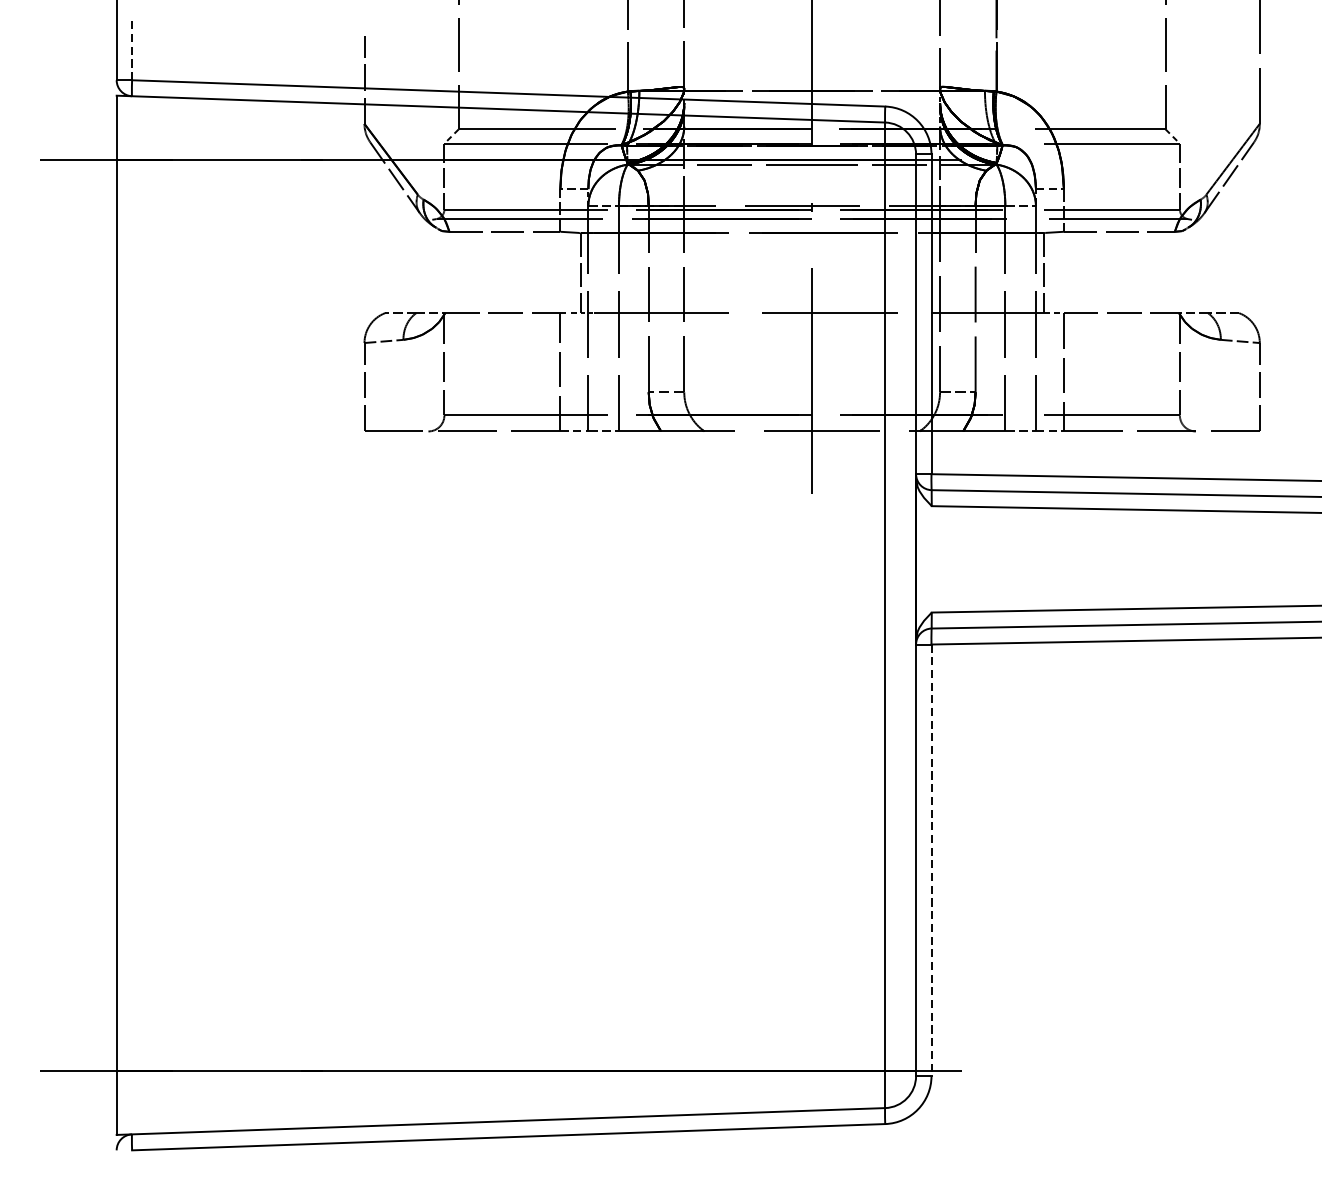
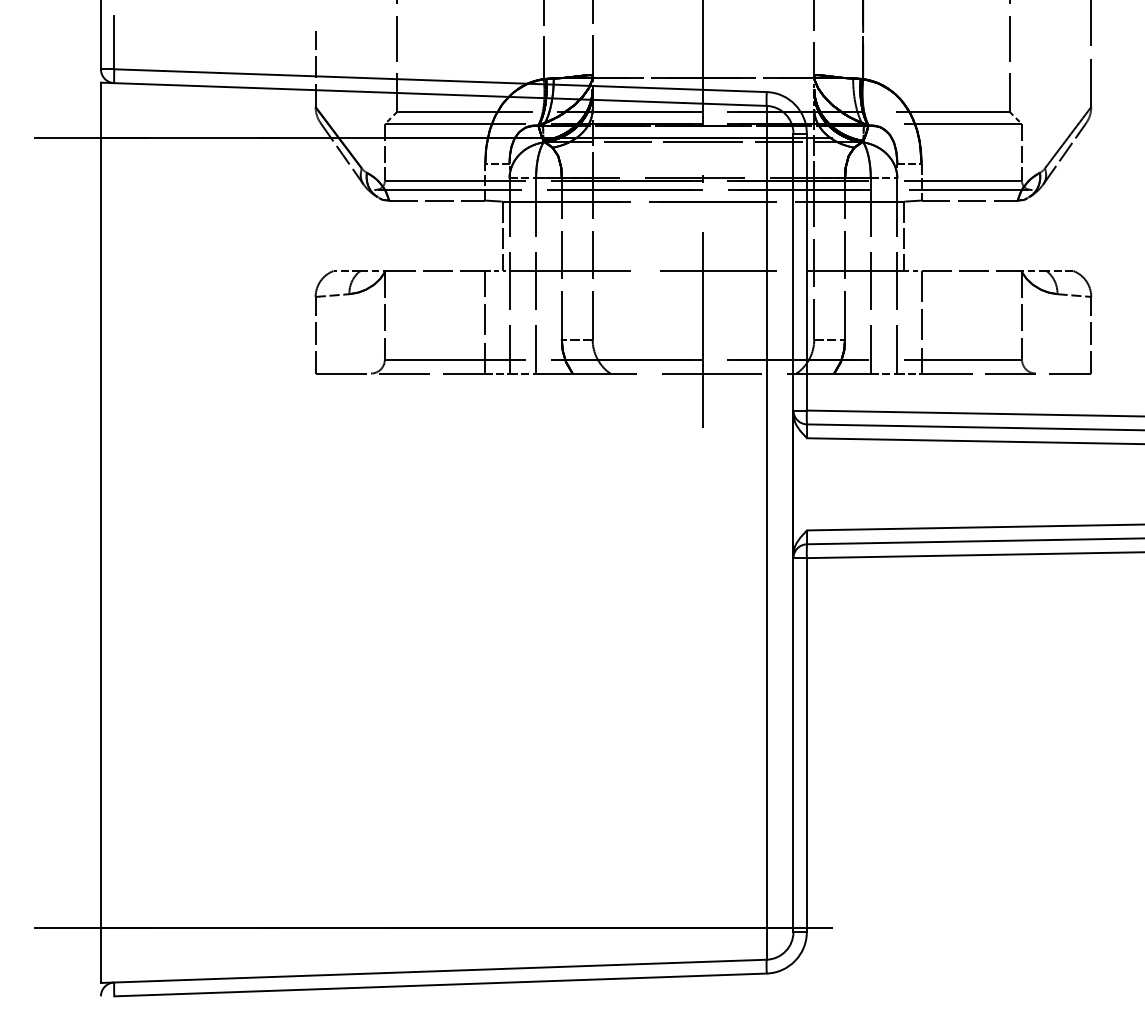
line: (132, 49) -> (114, 42), dashed -> solid
line: (931, 860) -> (806, 745), dashed -> solid

